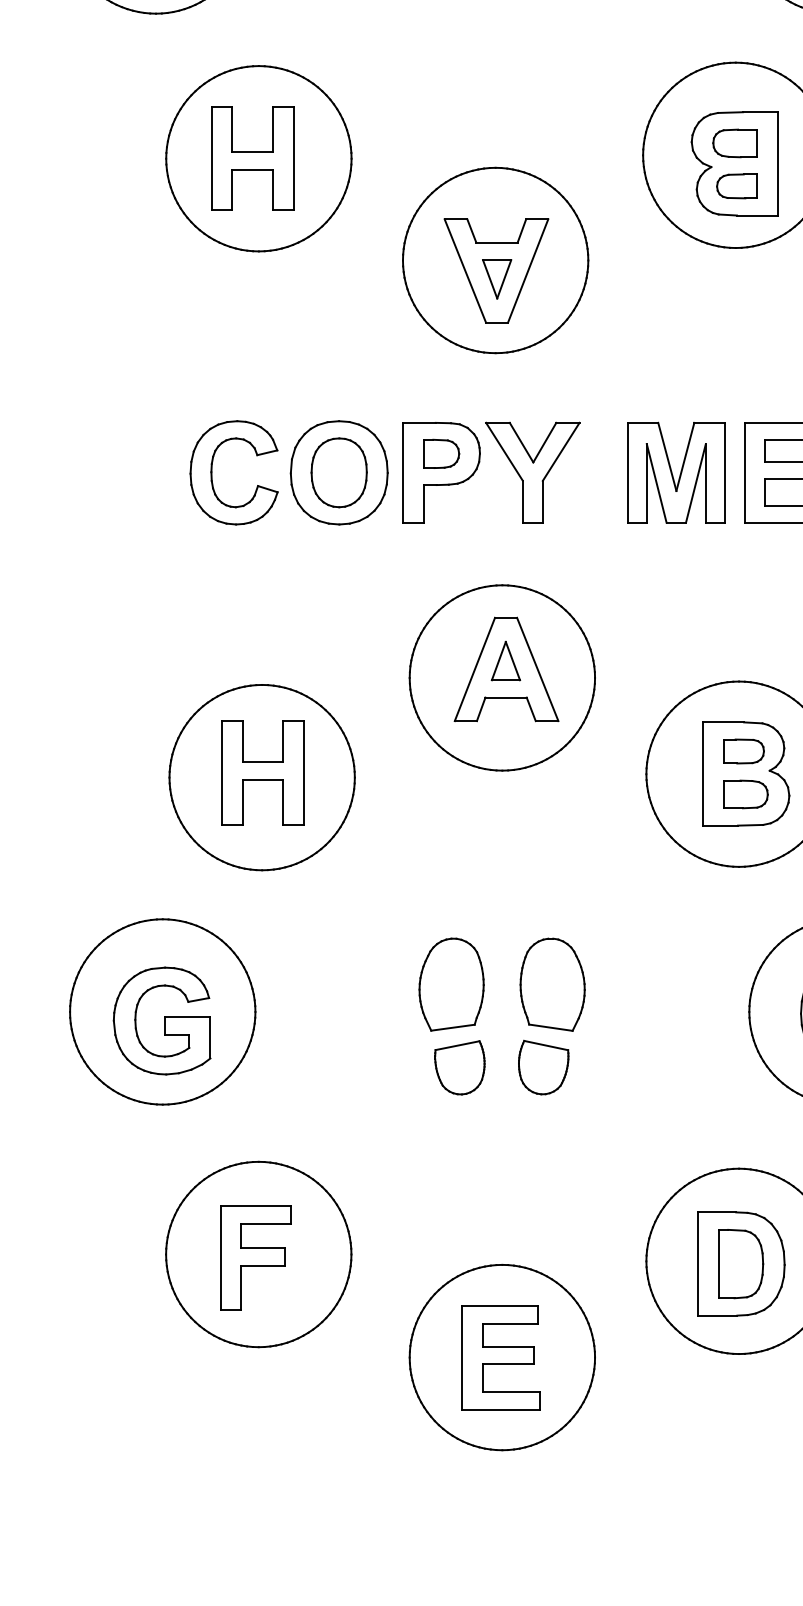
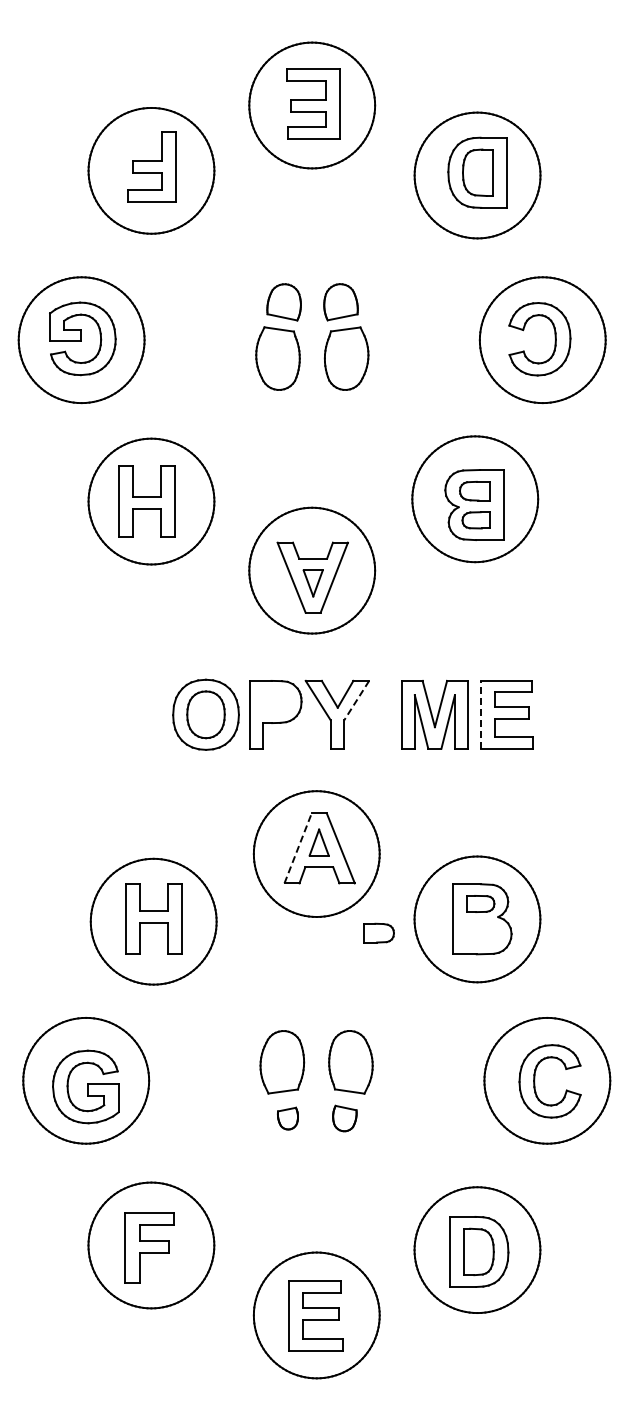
part: (441, 453) -> (275, 701), removed
line: (560, 453) -> (356, 701), solid -> dashed
part: (213, 472) -> (120, 714), removed
line: (745, 472) -> (481, 714), solid -> dashed
line: (475, 669) -> (298, 848), solid -> dashed
part: (745, 793) -> (378, 932), moved
part: (459, 1067) -> (287, 1118), size x0.6
part: (543, 1067) -> (344, 1118), size x0.7

